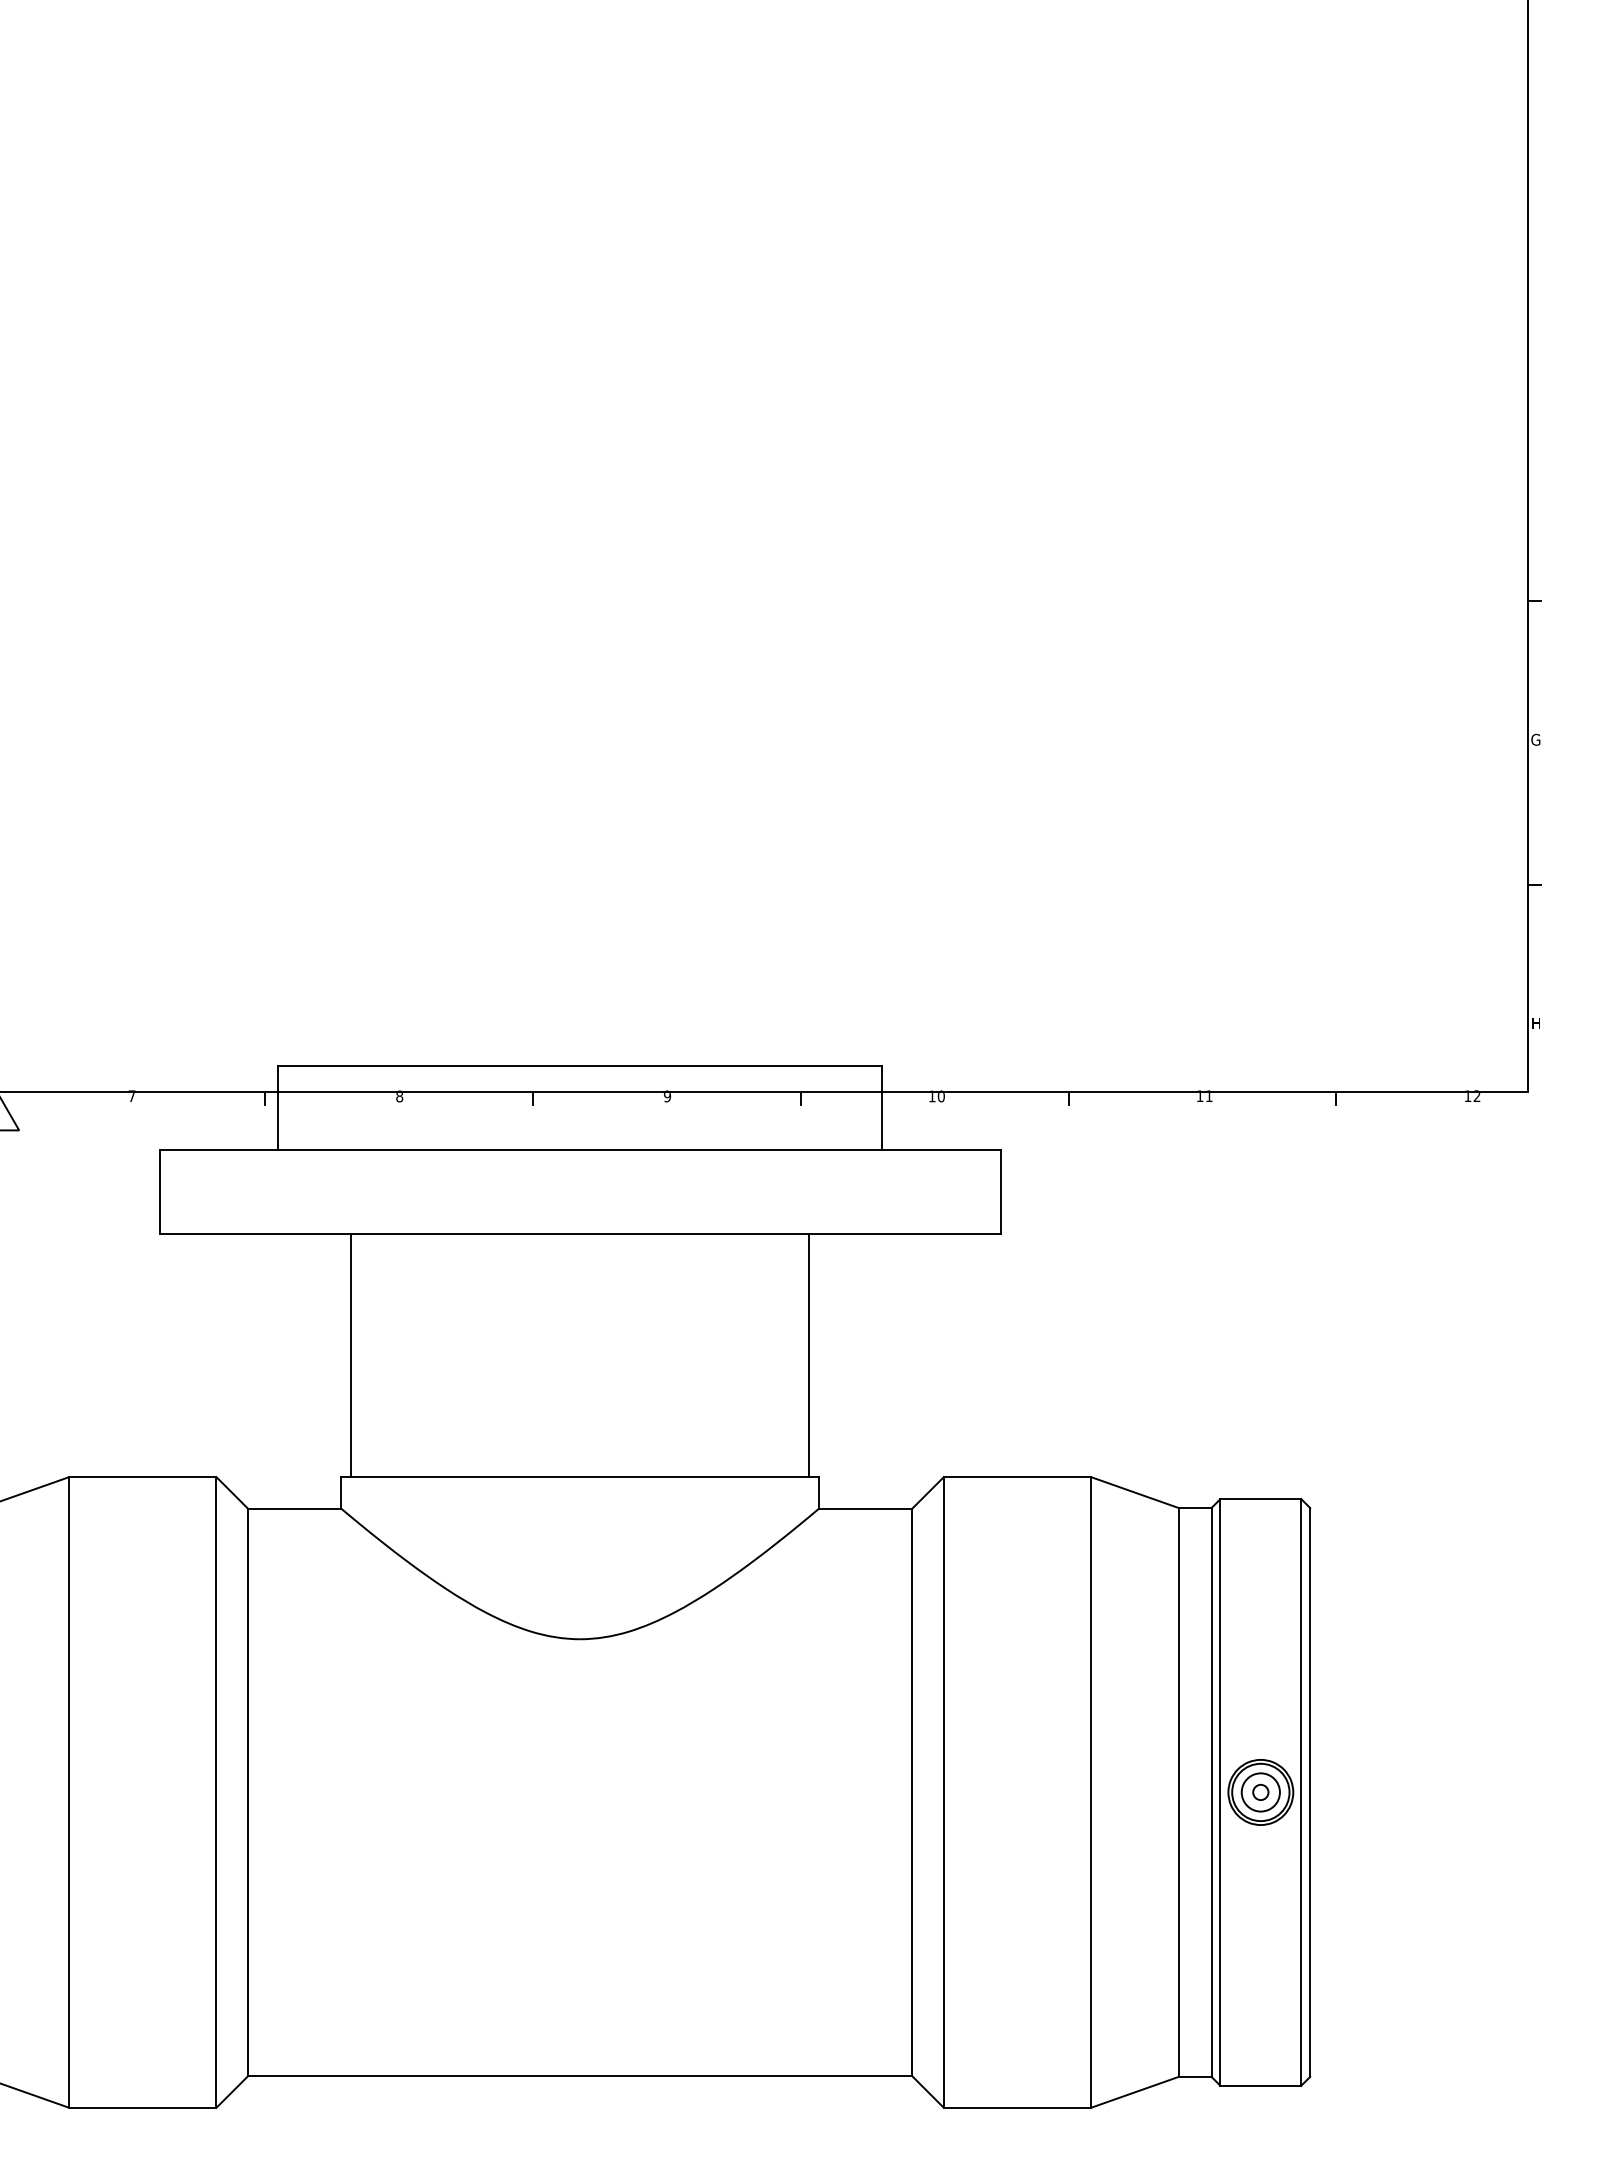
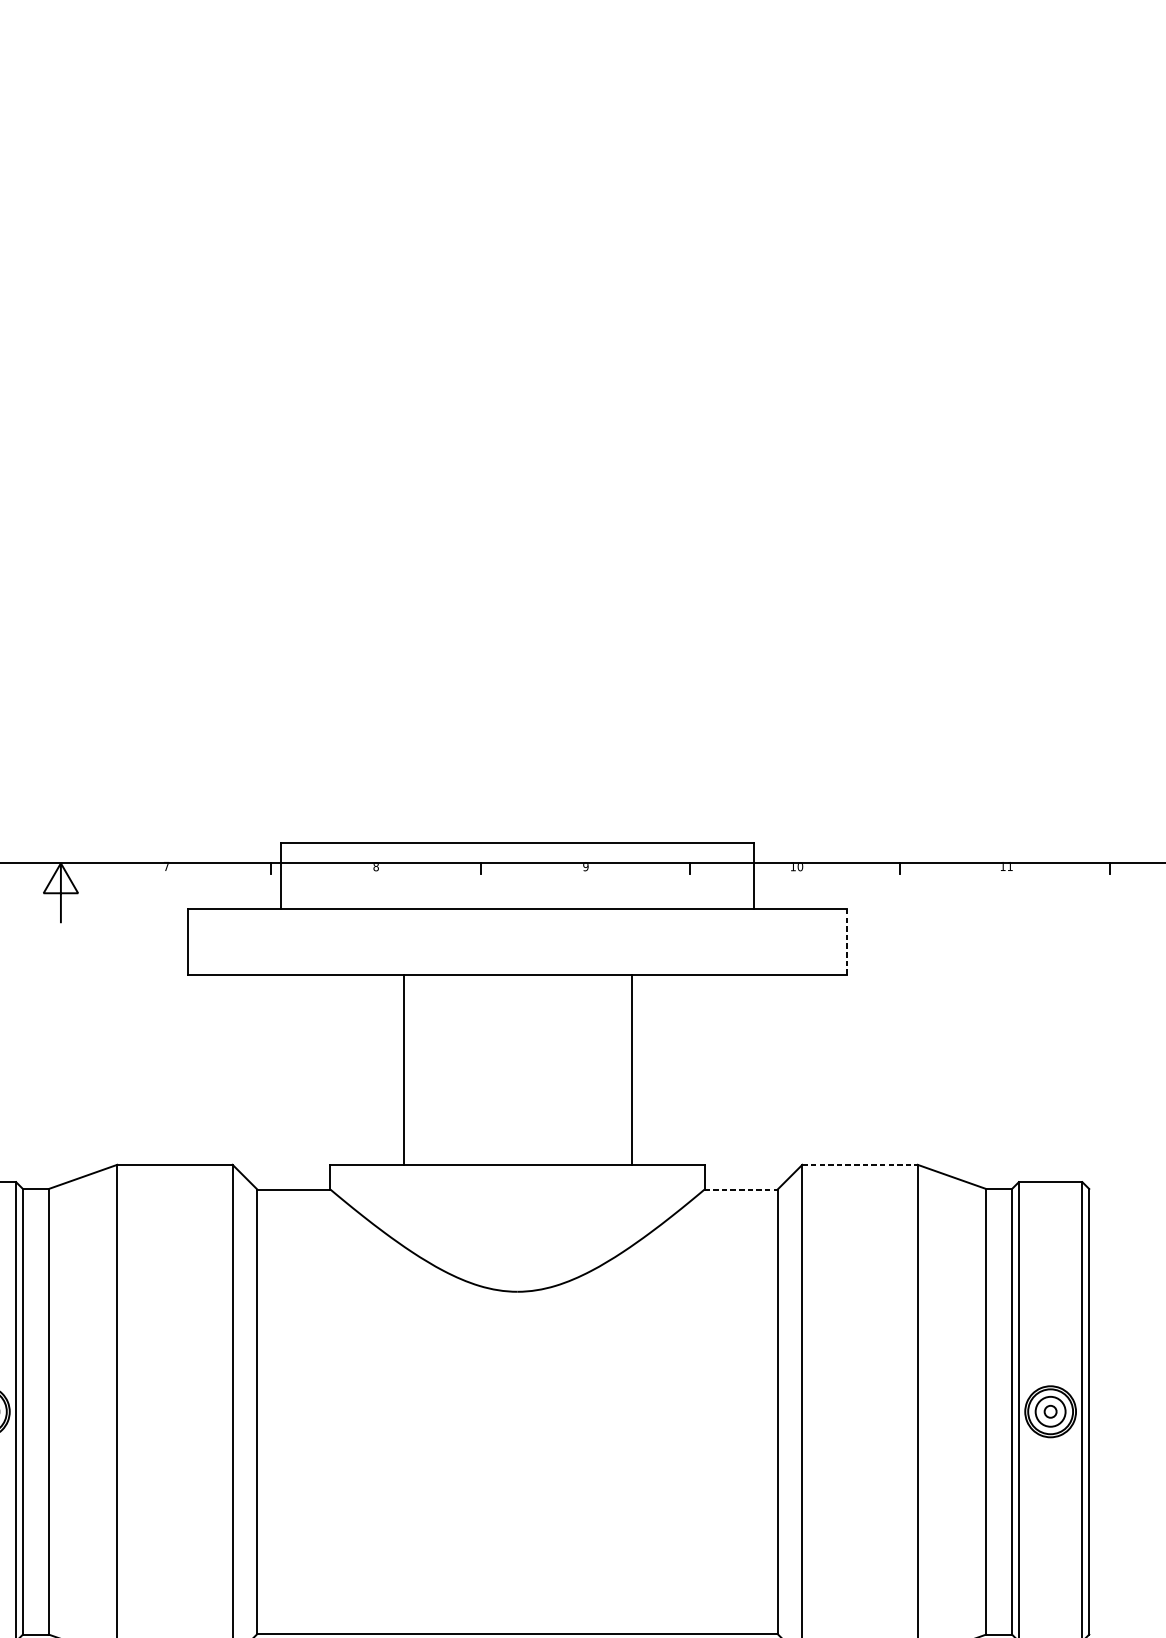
line: (1000, 1191) -> (846, 941), solid -> dashed
line: (350, 1355) -> (404, 1069), moved
line: (809, 1355) -> (632, 1069), moved
line: (1017, 1477) -> (860, 1165), solid -> dashed
line: (865, 1508) -> (740, 1189), solid -> dashed

